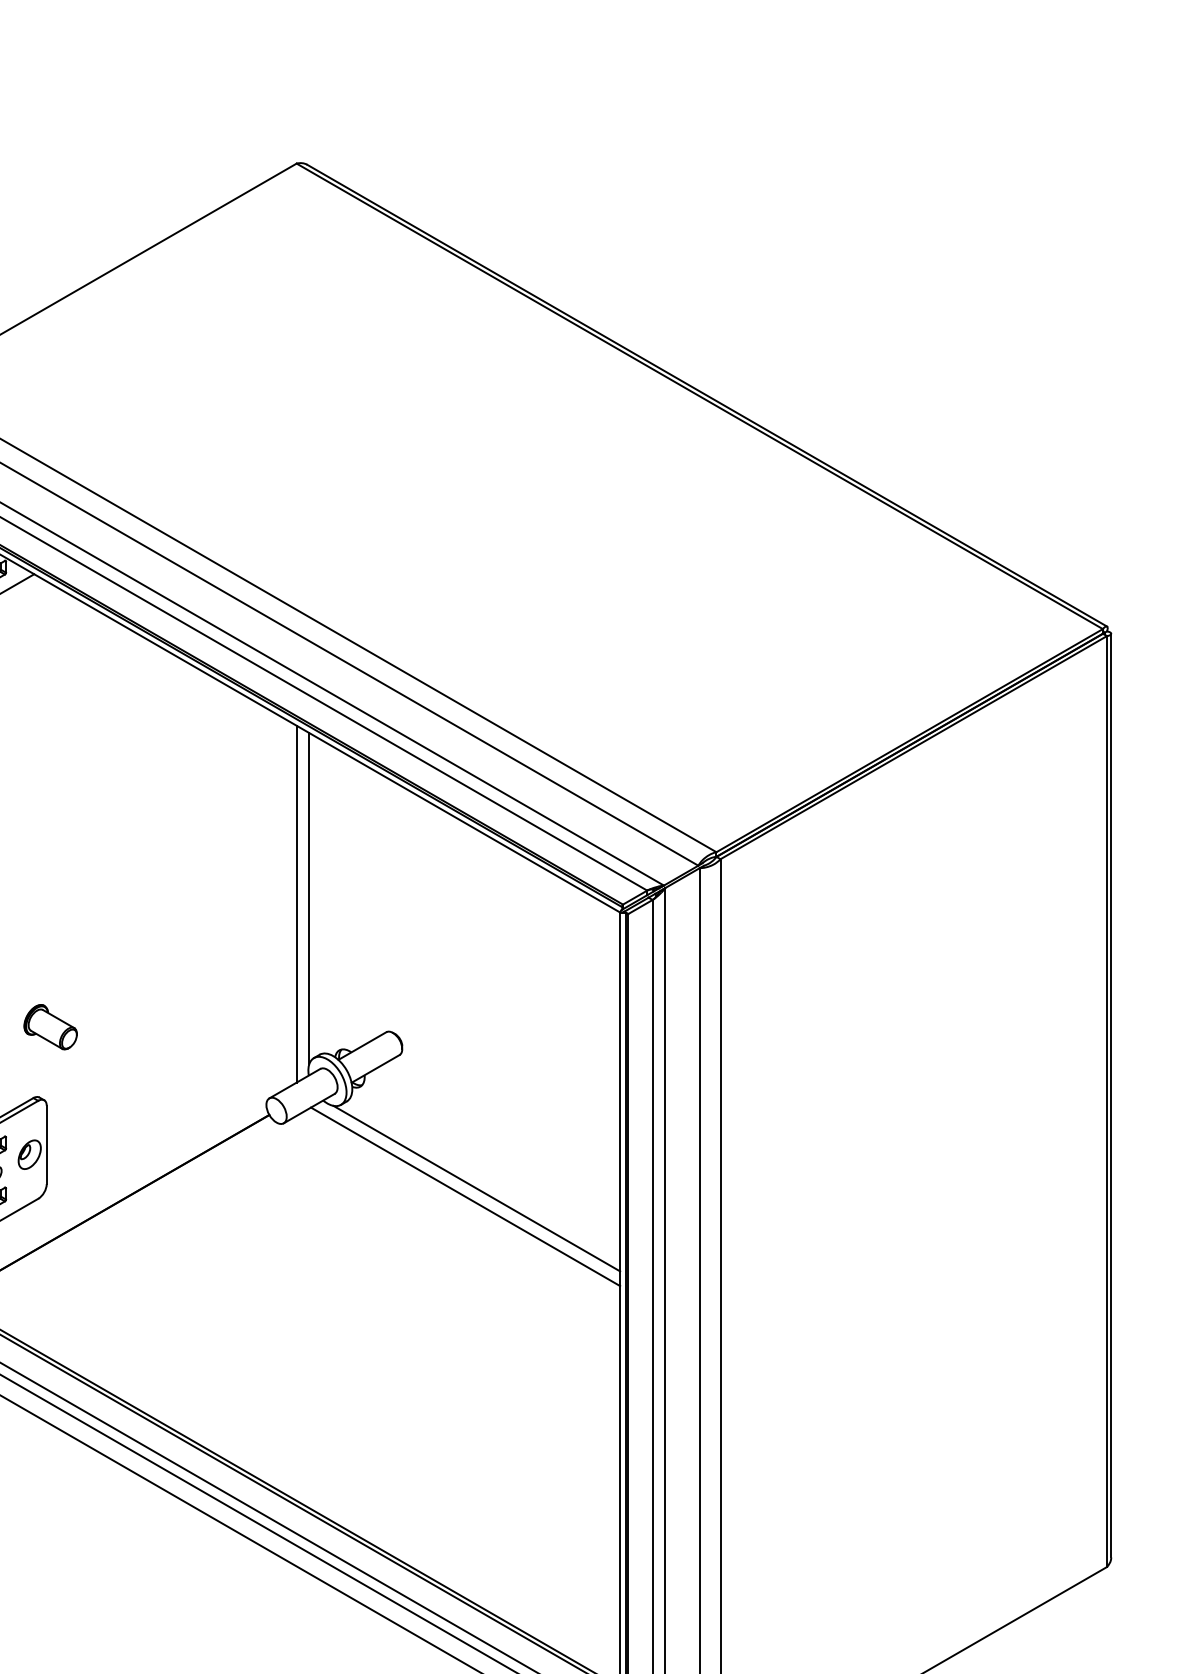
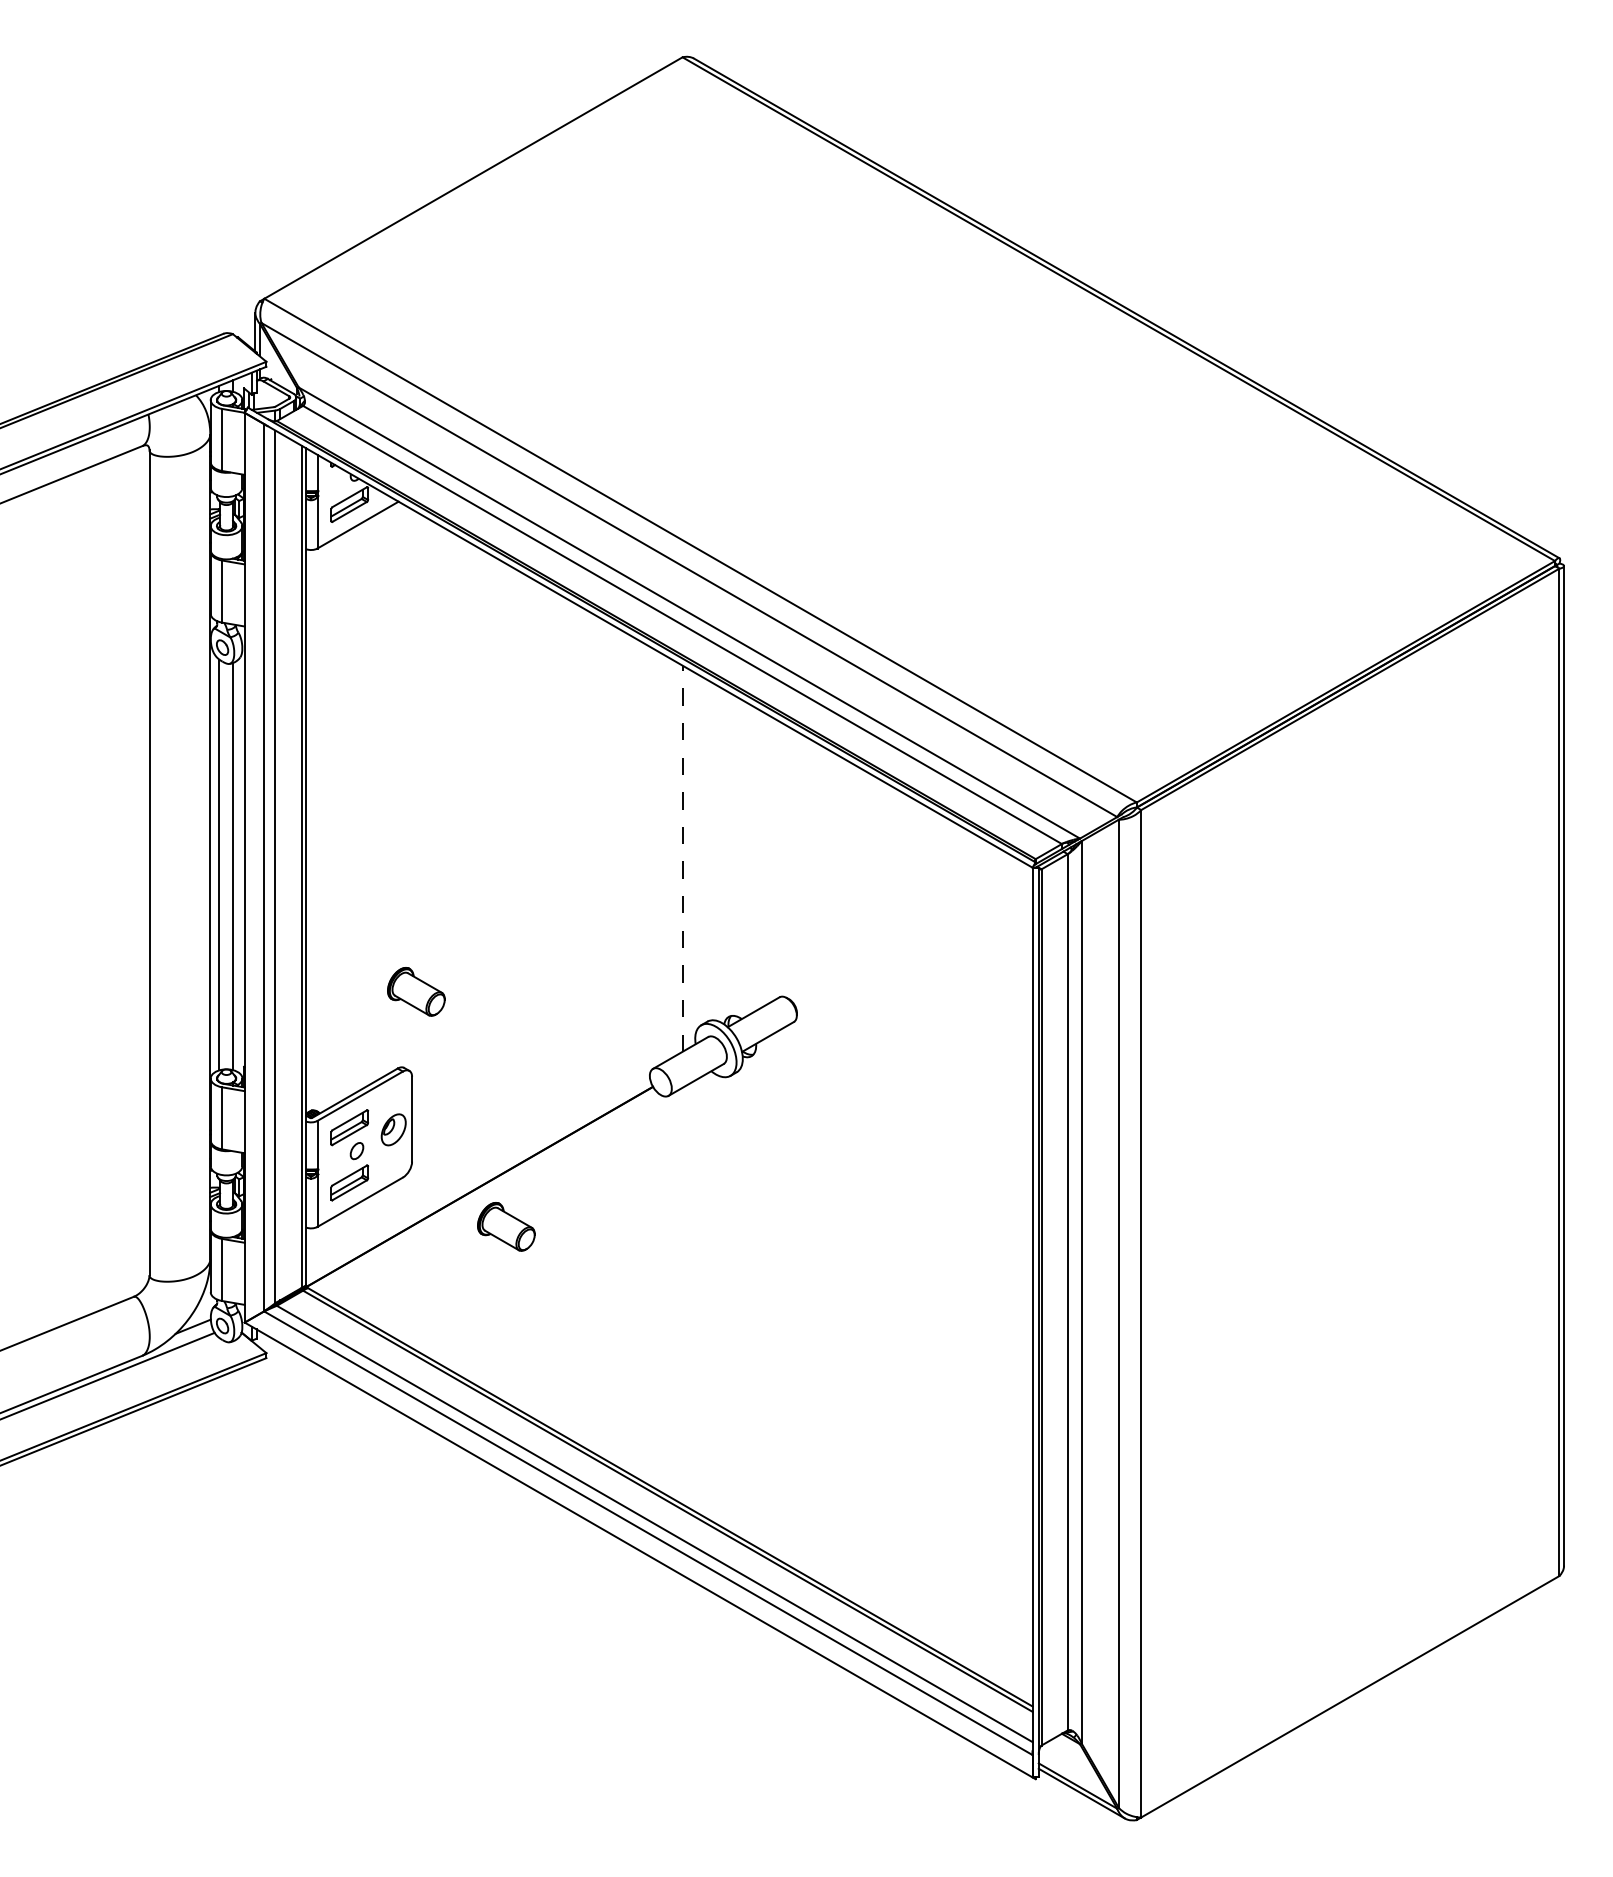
line: (309, 898) -> (696, 852), removed
line: (296, 903) -> (682, 858), solid -> dashed
line: (476, 1188) -> (877, 1166), removed
line: (465, 1195) -> (865, 1174), removed
part: (133, 1244) -> (506, 1226), added

